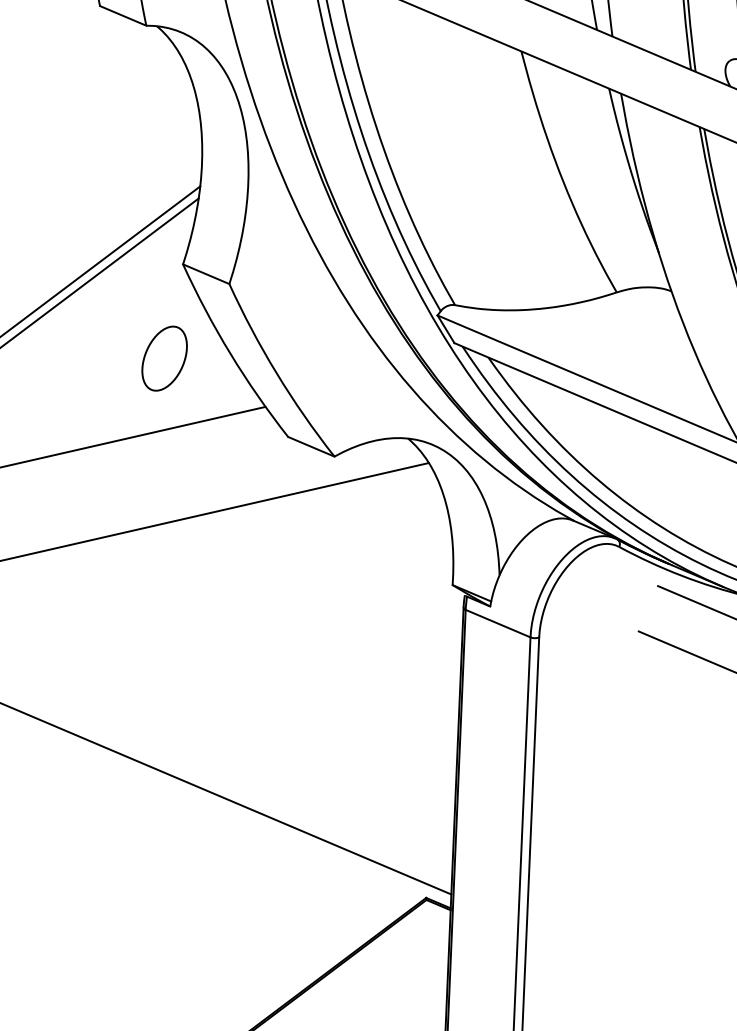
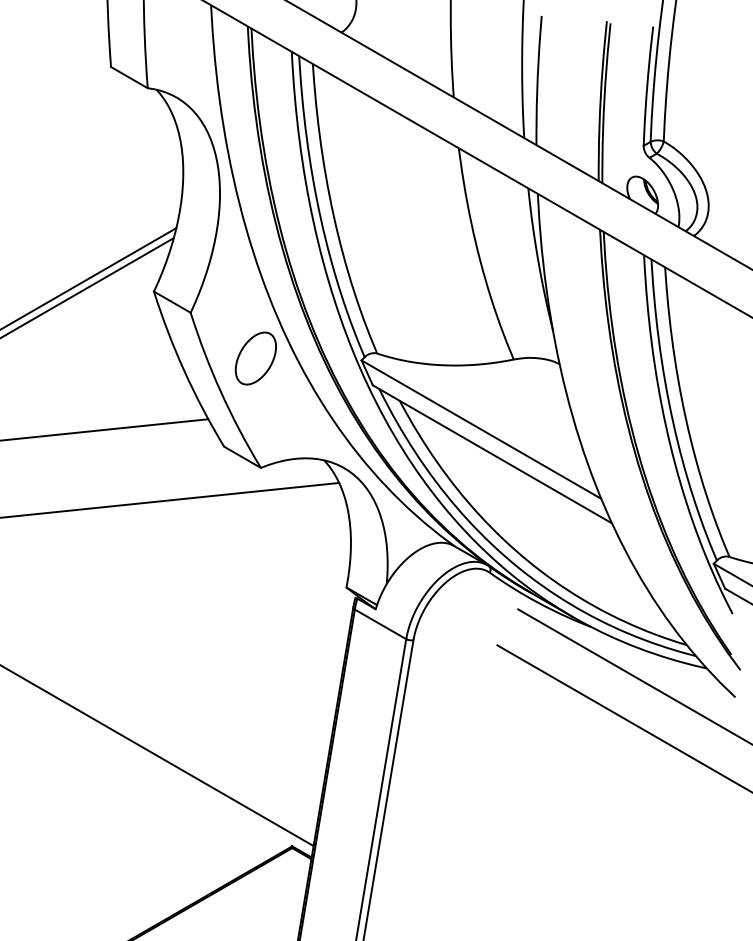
part: (164, 358) -> (255, 358), moved

